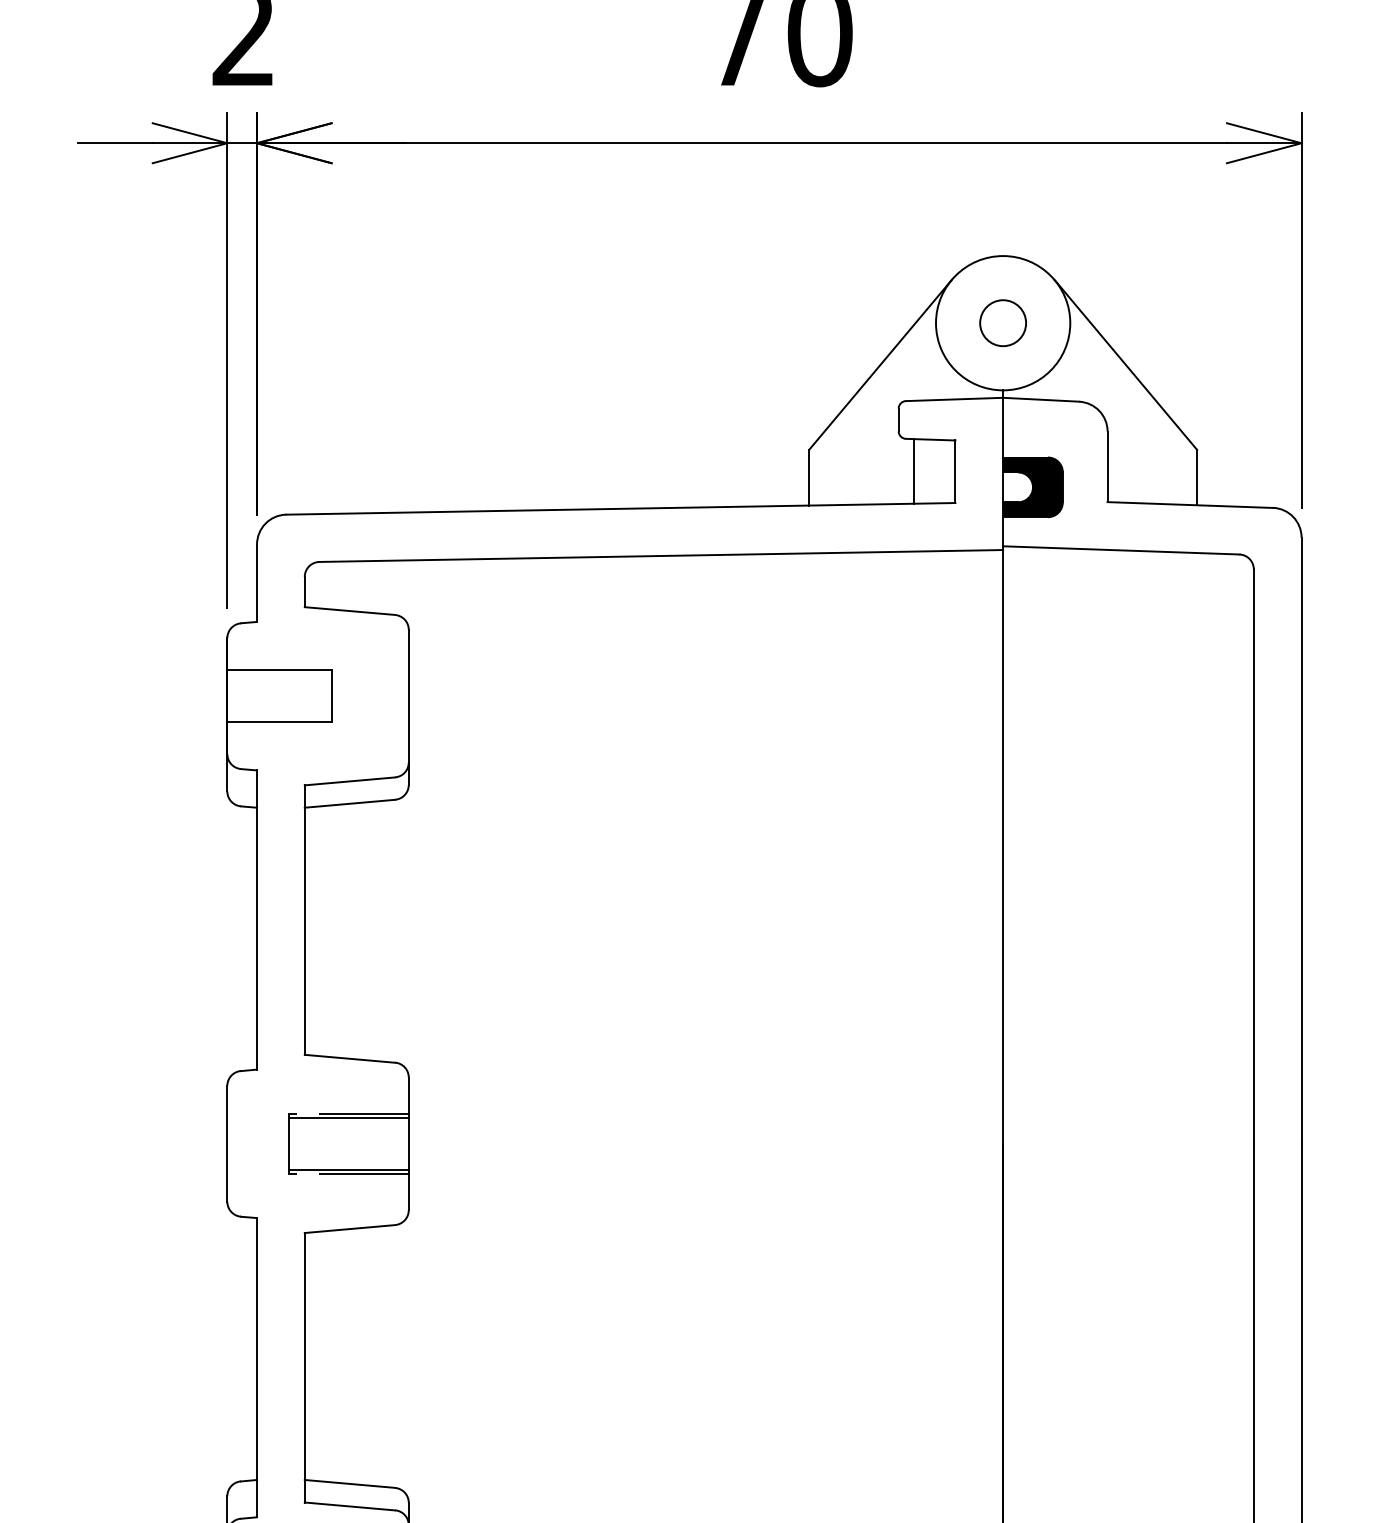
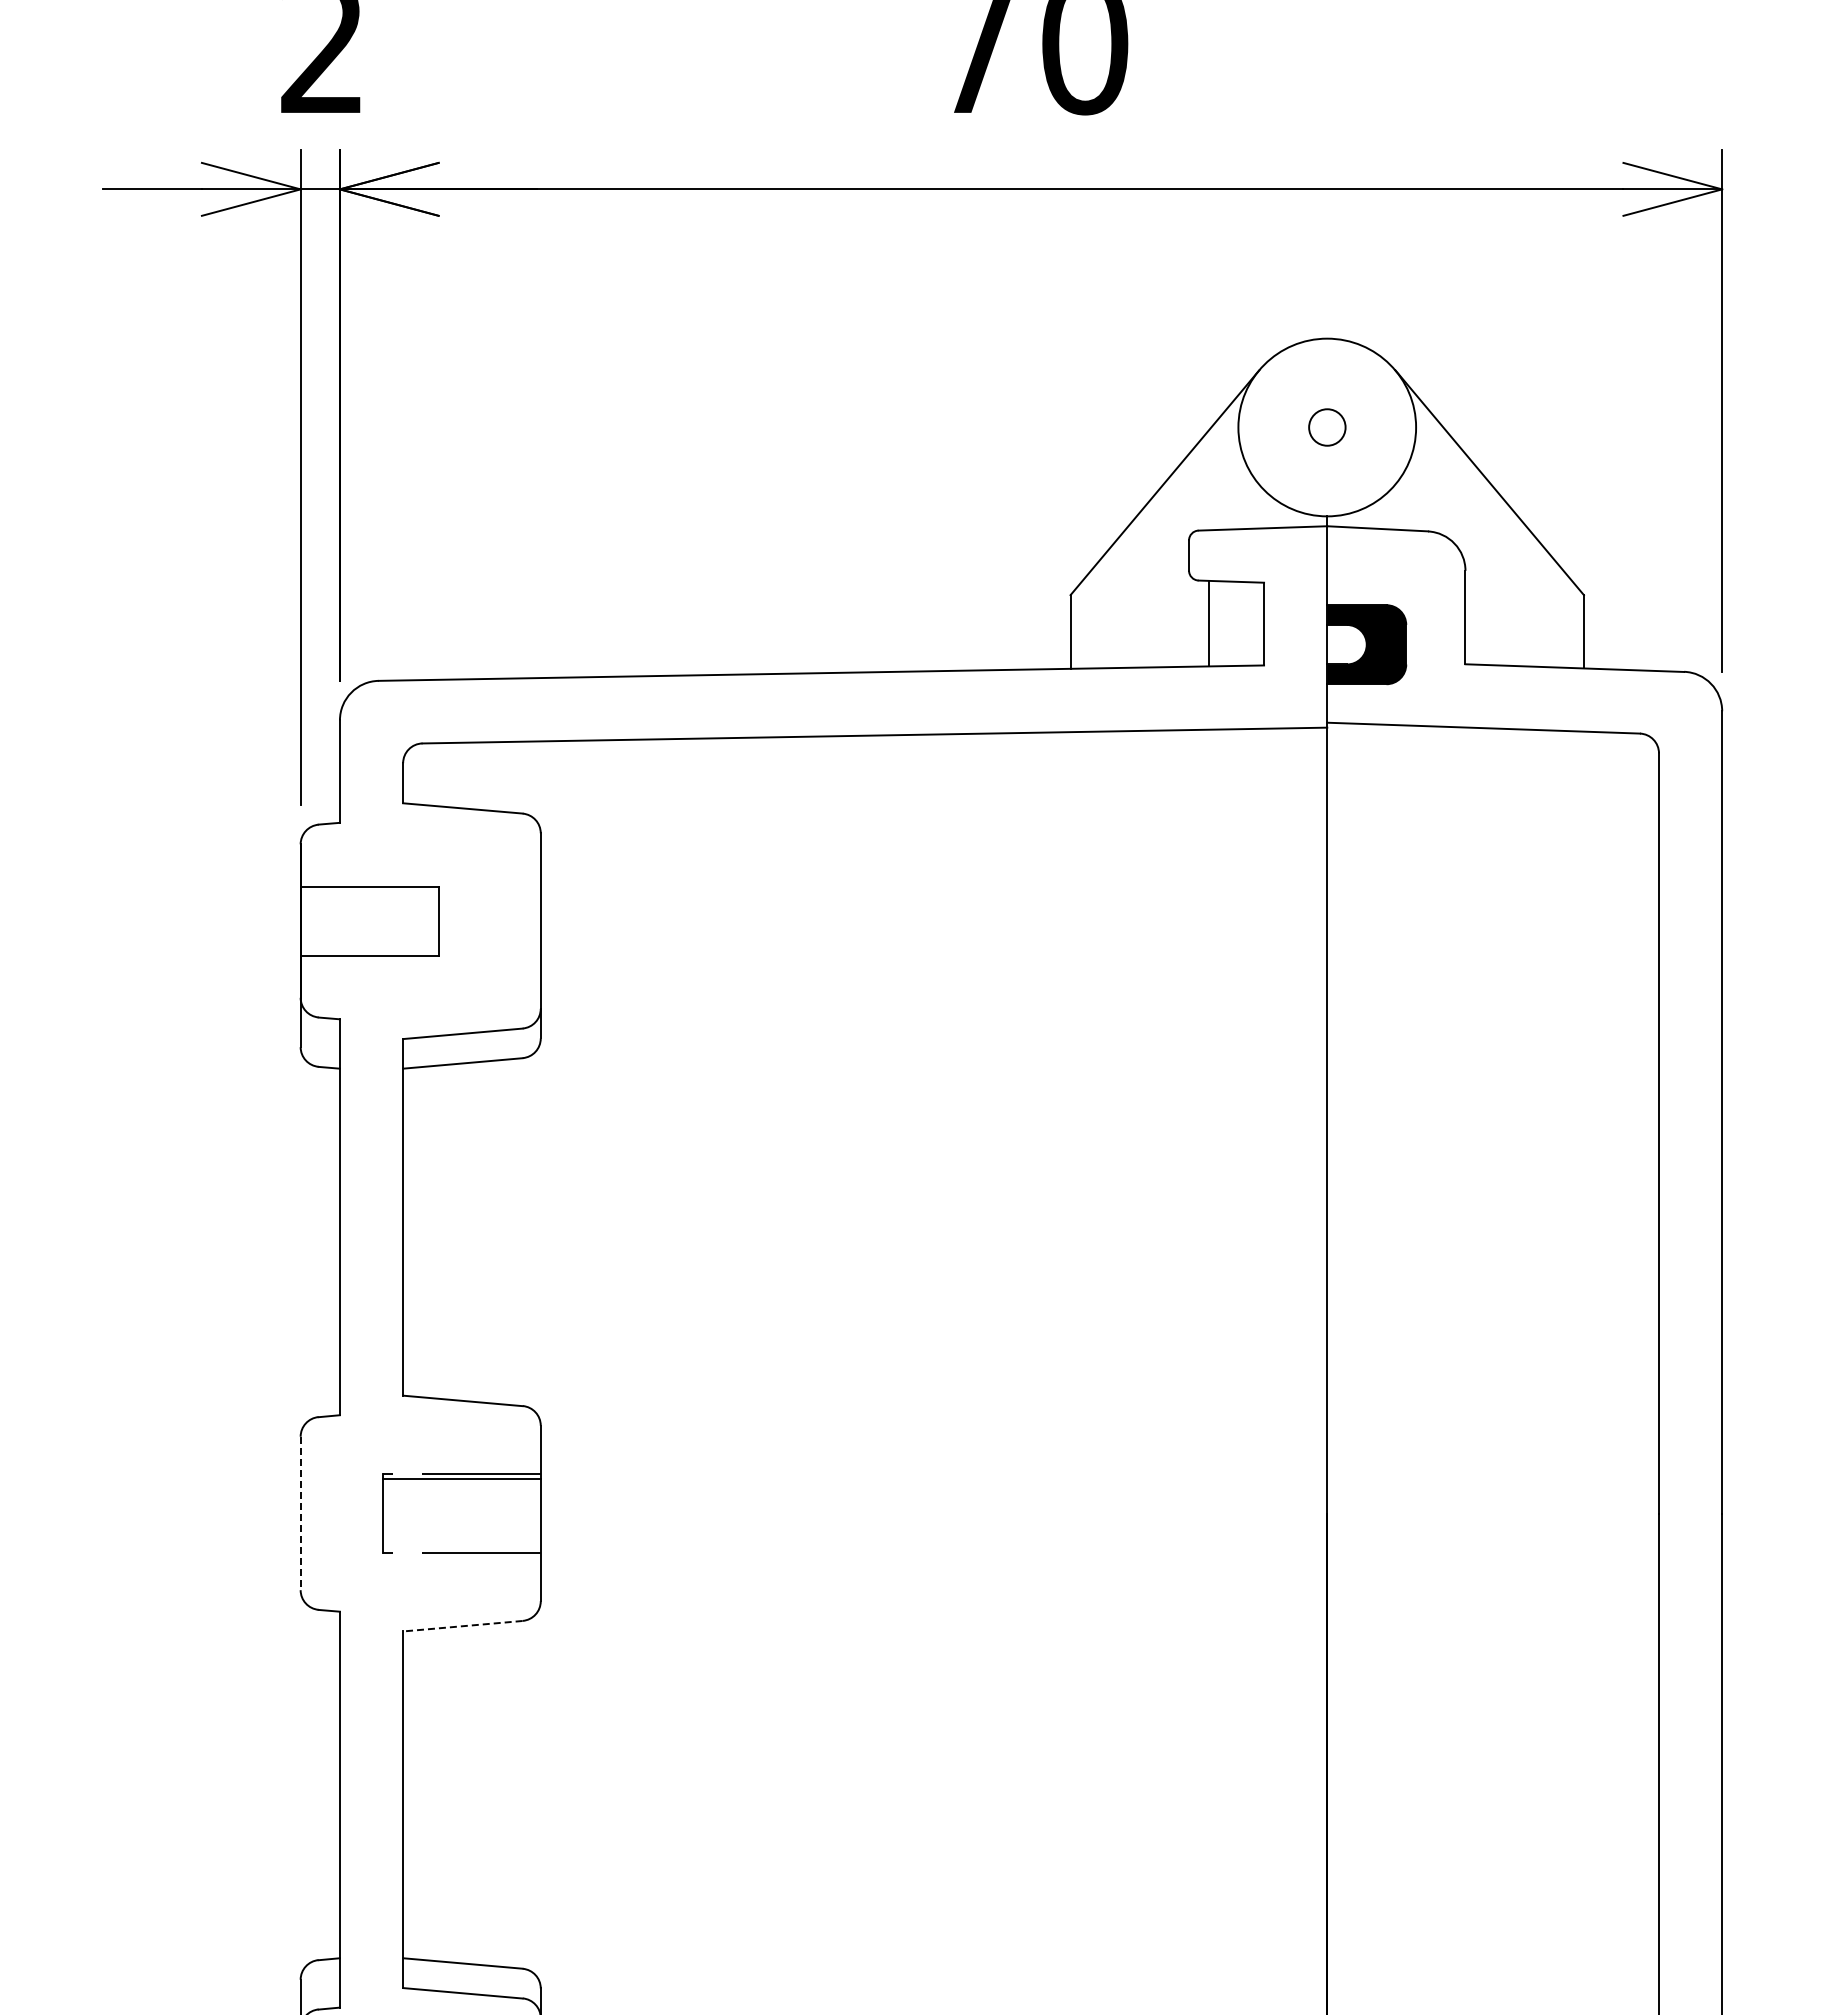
circle: (1003, 323) -> (1327, 427), size x0.6
line: (227, 1143) -> (300, 1513), solid -> dashed
line: (348, 1170) -> (461, 1548), removed
line: (349, 1229) -> (462, 1626), solid -> dashed

